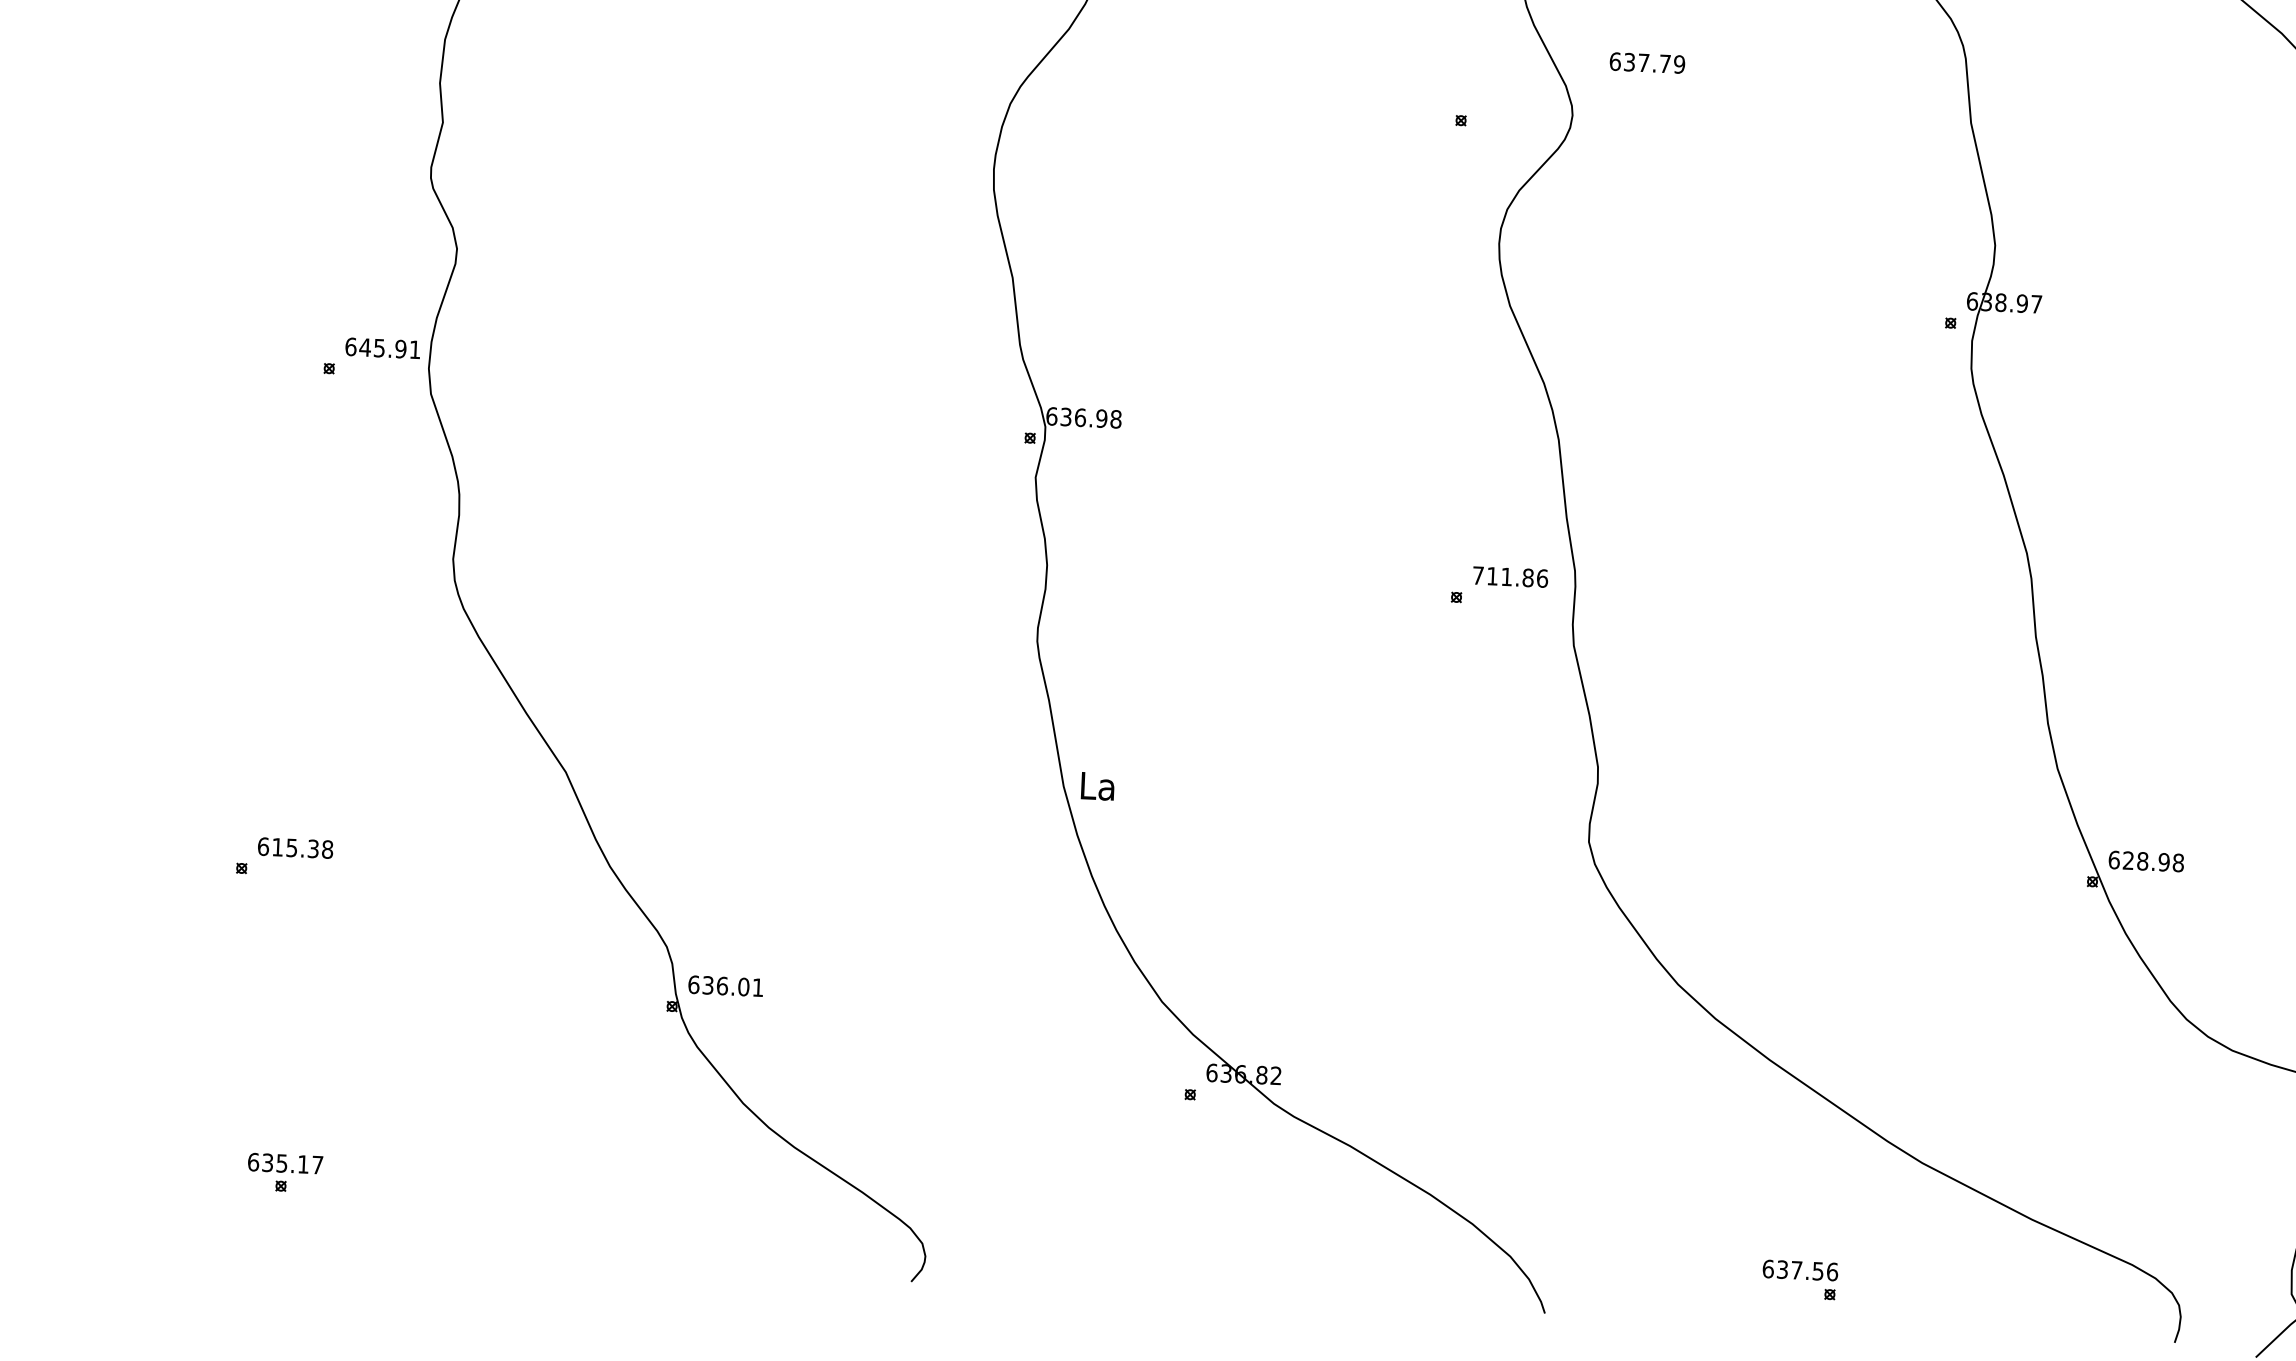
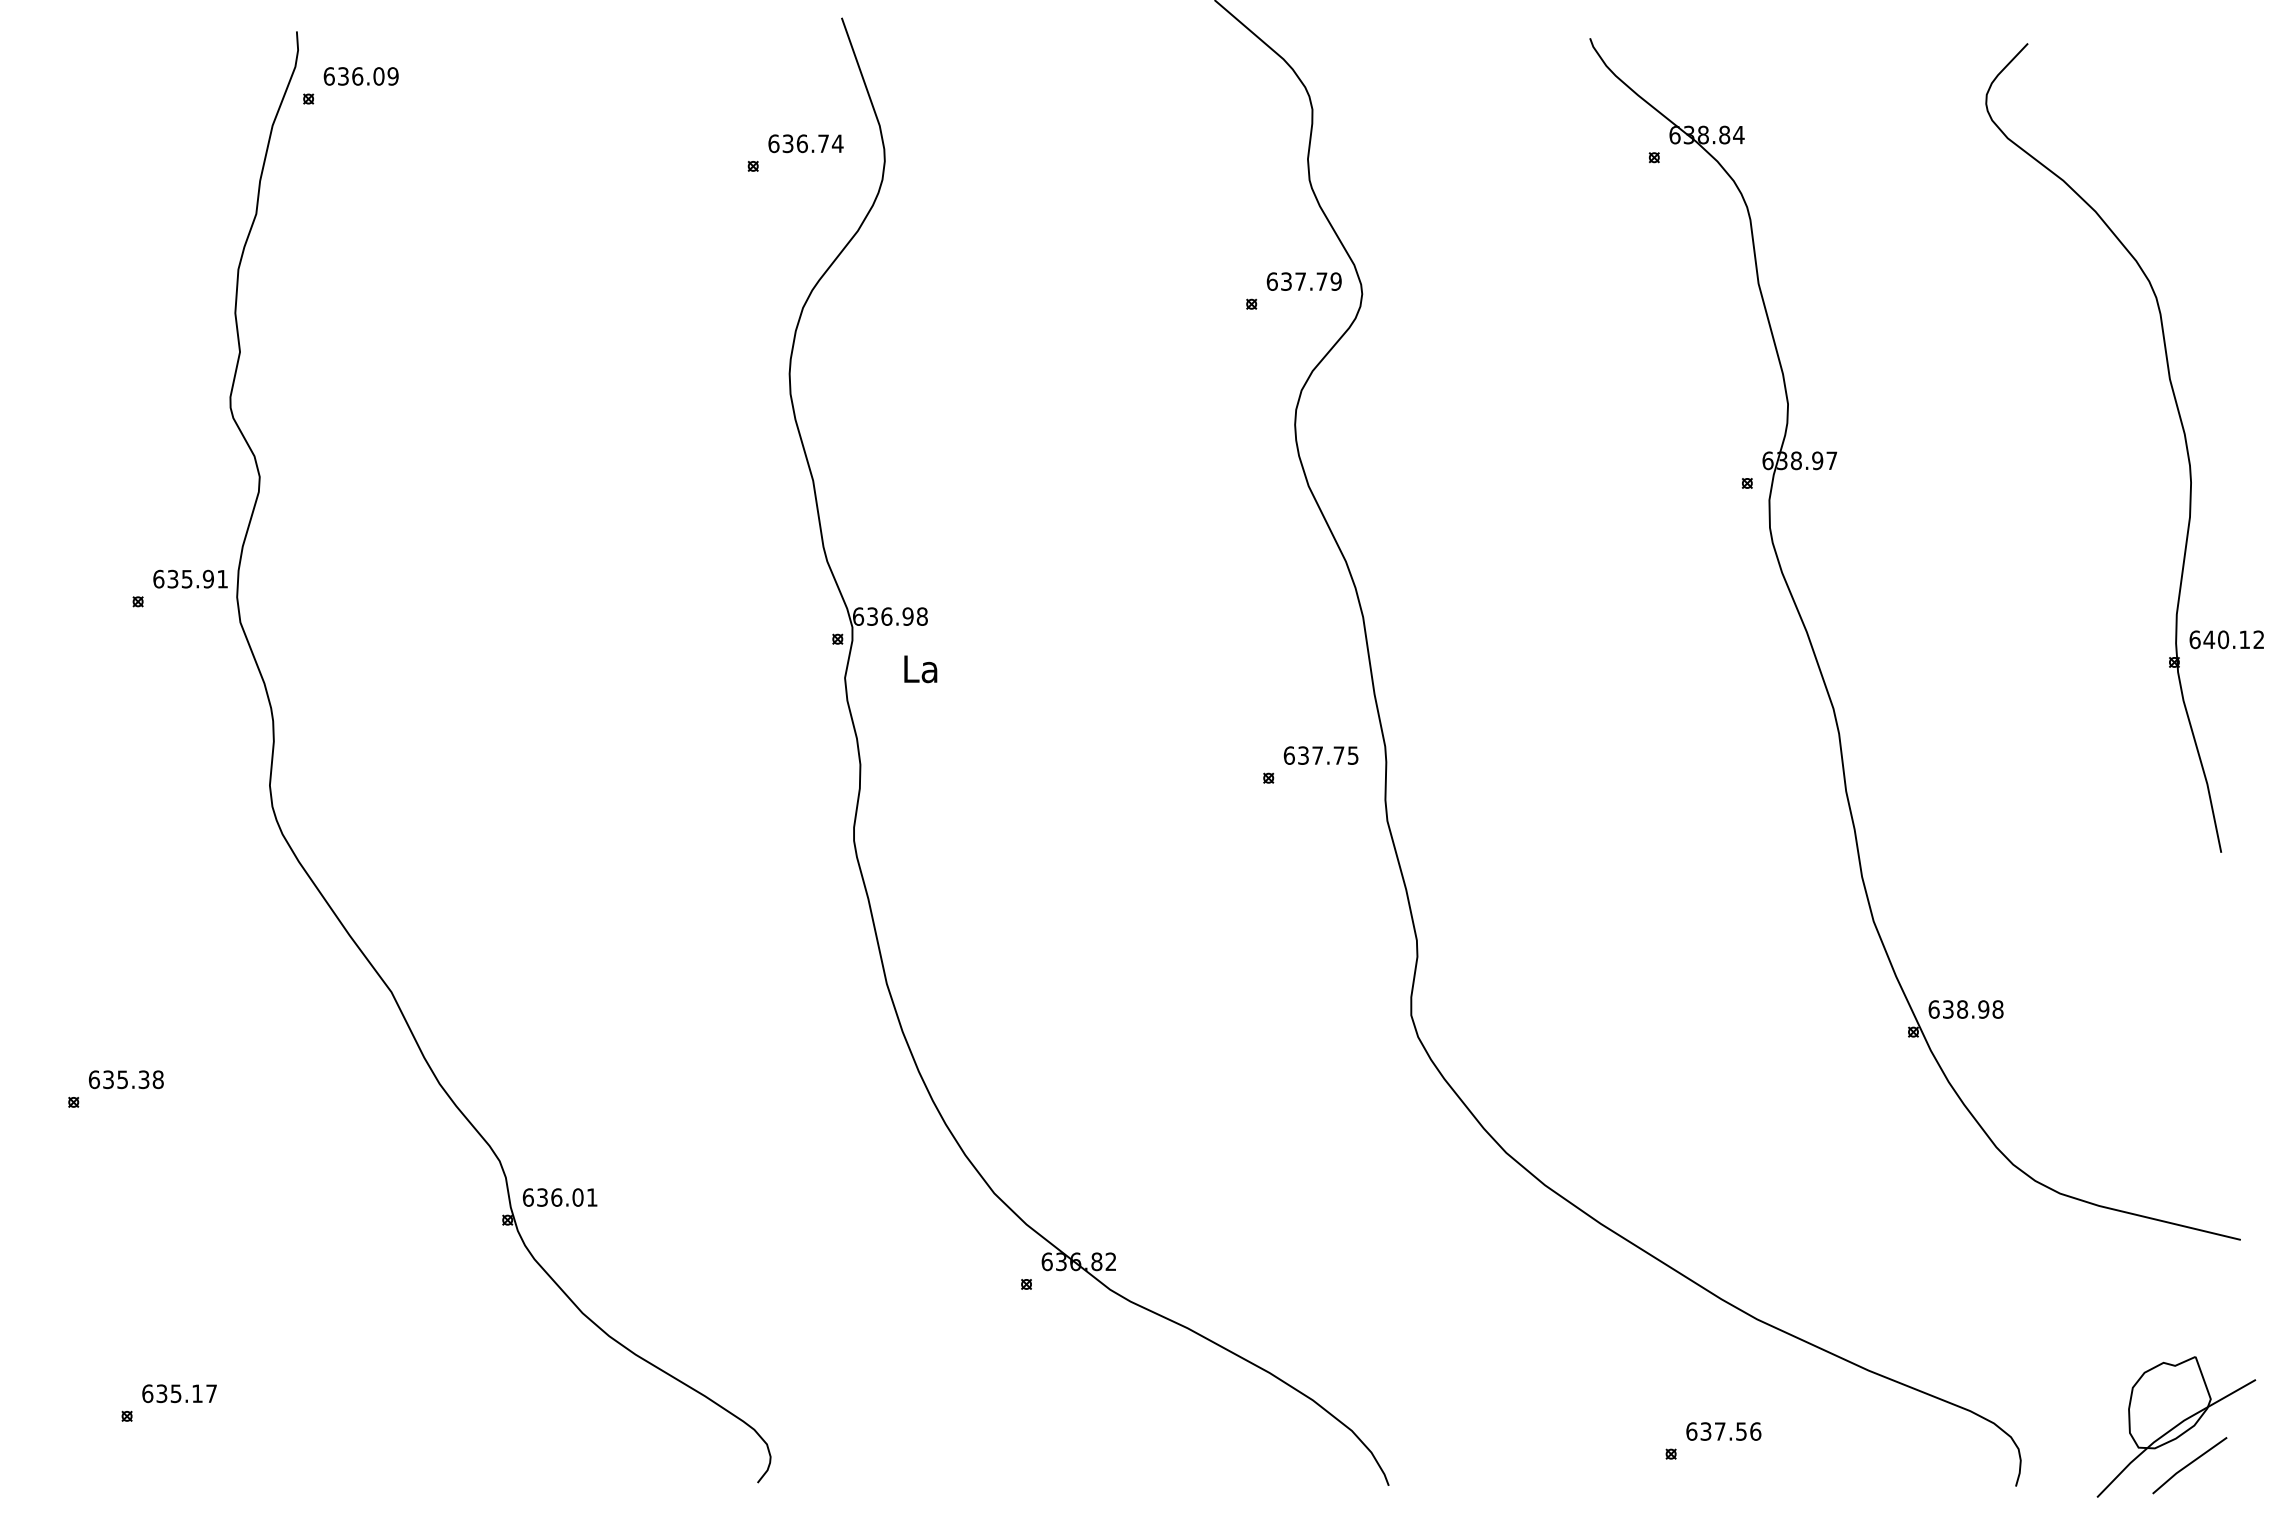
text: (1646, 62) -> (1303, 281), moved
text: (364, 346) -> (172, 578), 645.91 -> 635.91
text: (1509, 576) -> (1320, 755), 711.86 -> 637.75
text: (1097, 786) -> (920, 669), moved
text: (277, 847) -> (108, 1079), 615.38 -> 635.38
text: (2128, 860) -> (1948, 1009), 628.98 -> 638.98
text: (285, 1163) -> (179, 1393), moved
text: (1800, 1270) -> (1723, 1431), moved

